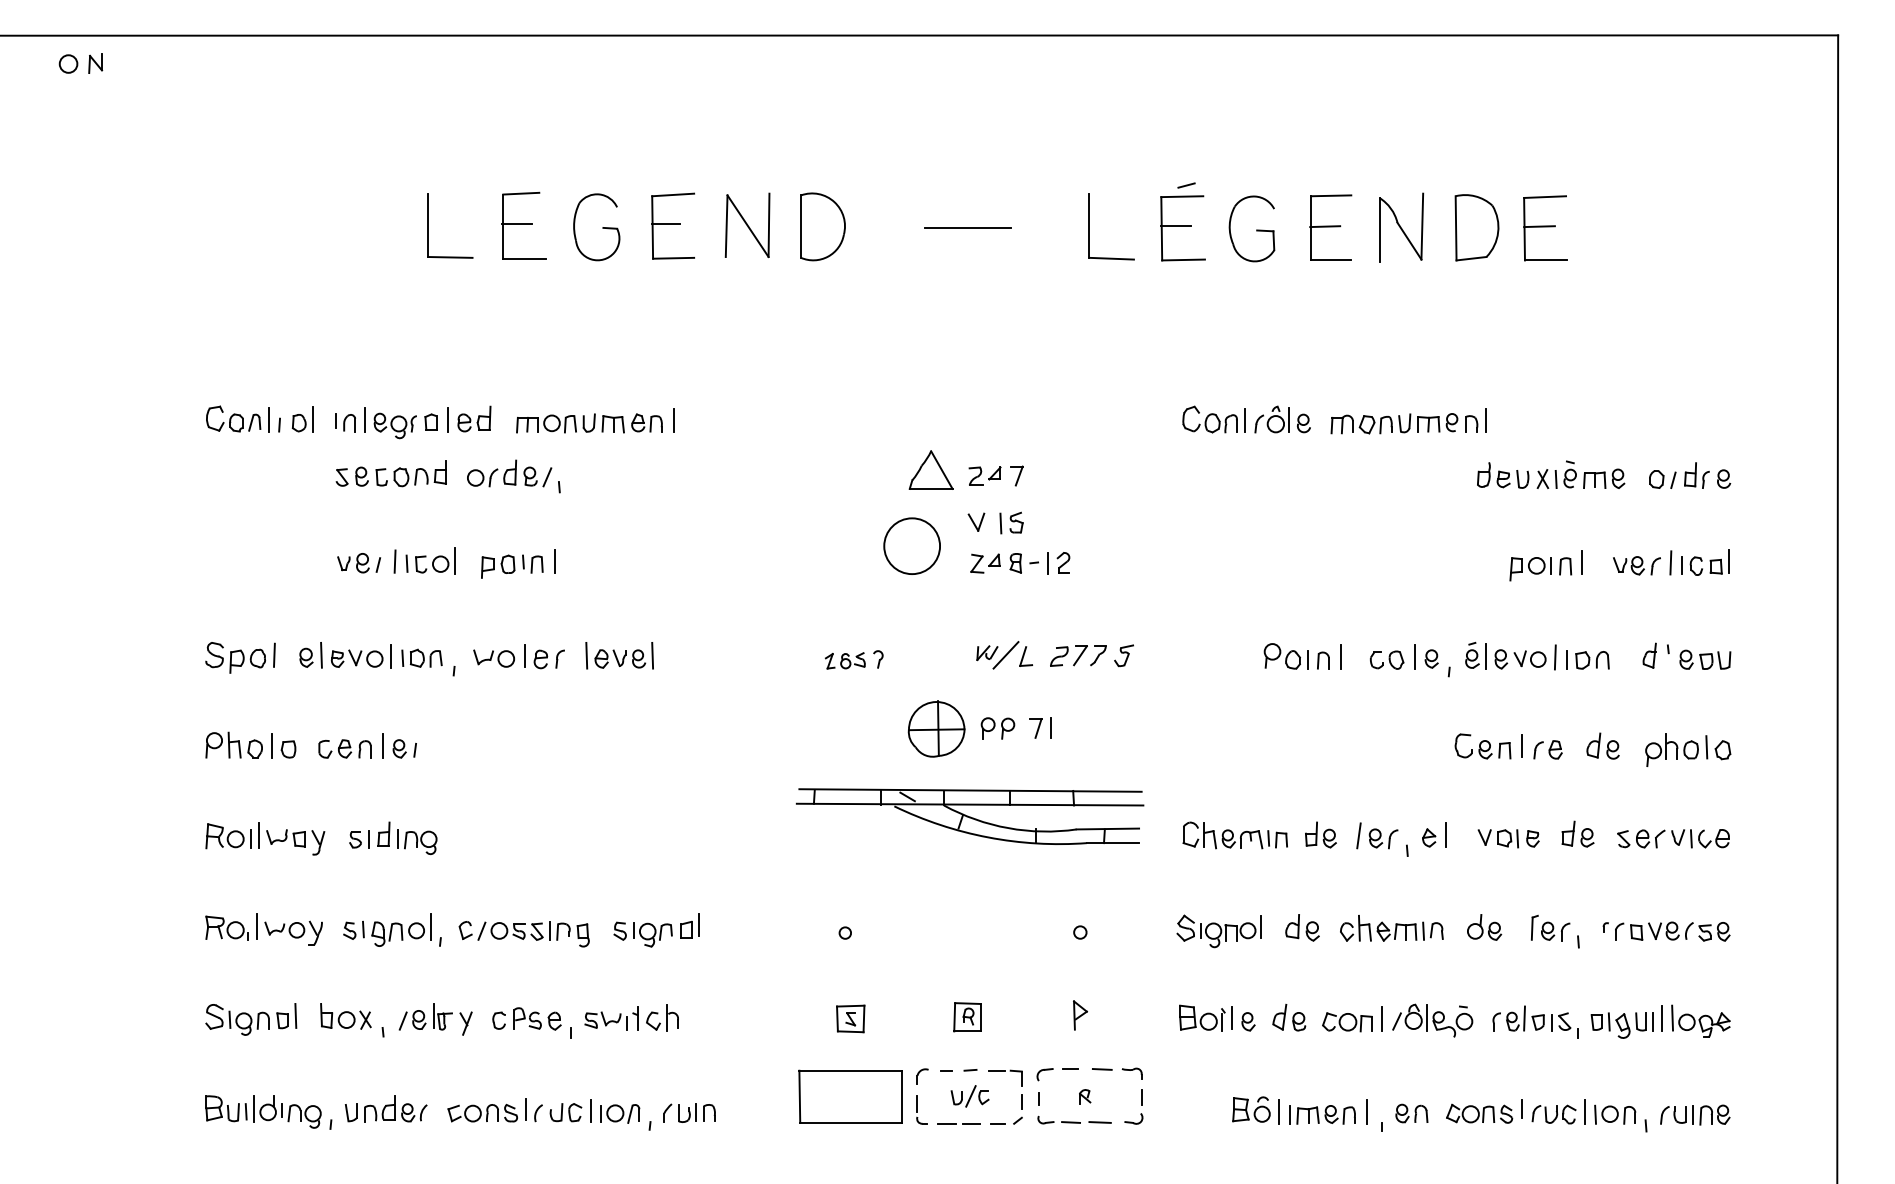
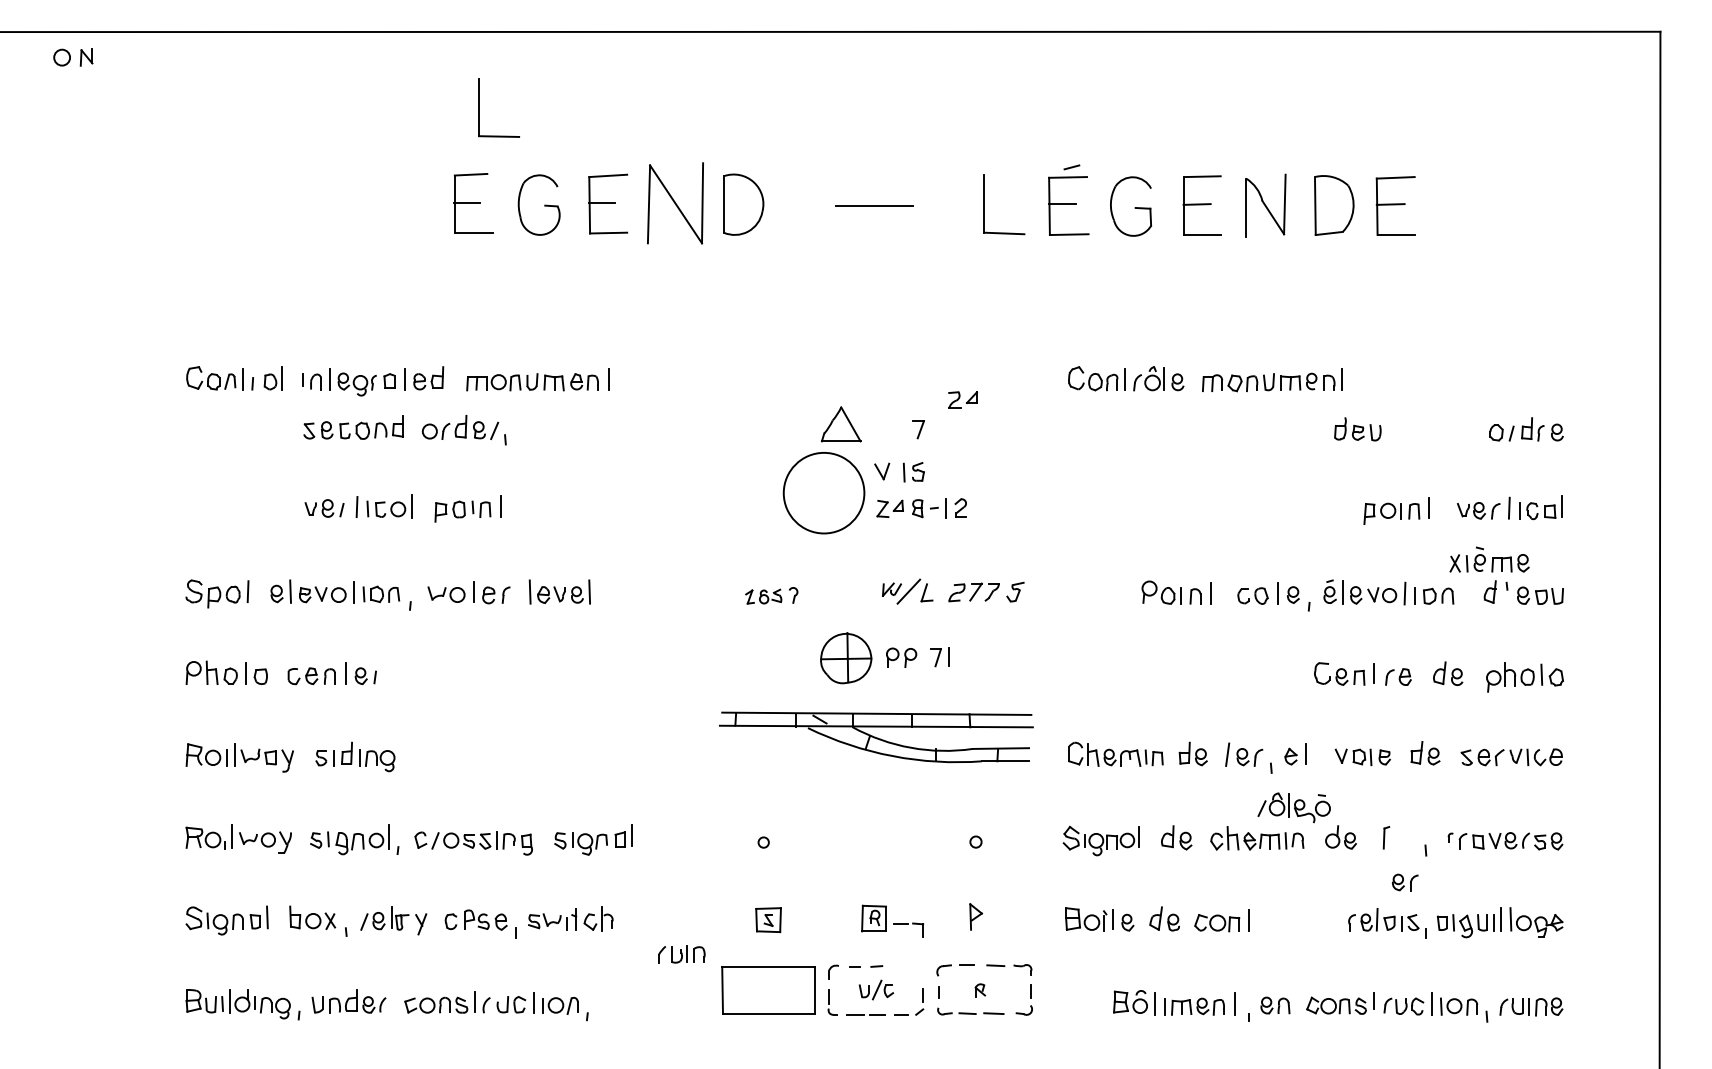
part: (428, 225) -> (479, 107), moved
part: (747, 225) -> (675, 203), size x1.4
part: (1580, 474) -> (1489, 559), moved
part: (984, 475) -> (962, 399), moved
circle: (912, 546) -> (824, 493), size x1.6
part: (1555, 931) -> (1405, 882), moved
part: (1432, 1020) -> (1294, 807), moved
part: (1005, 1077) -> (908, 929), moved
part: (689, 1112) -> (681, 954), moved

